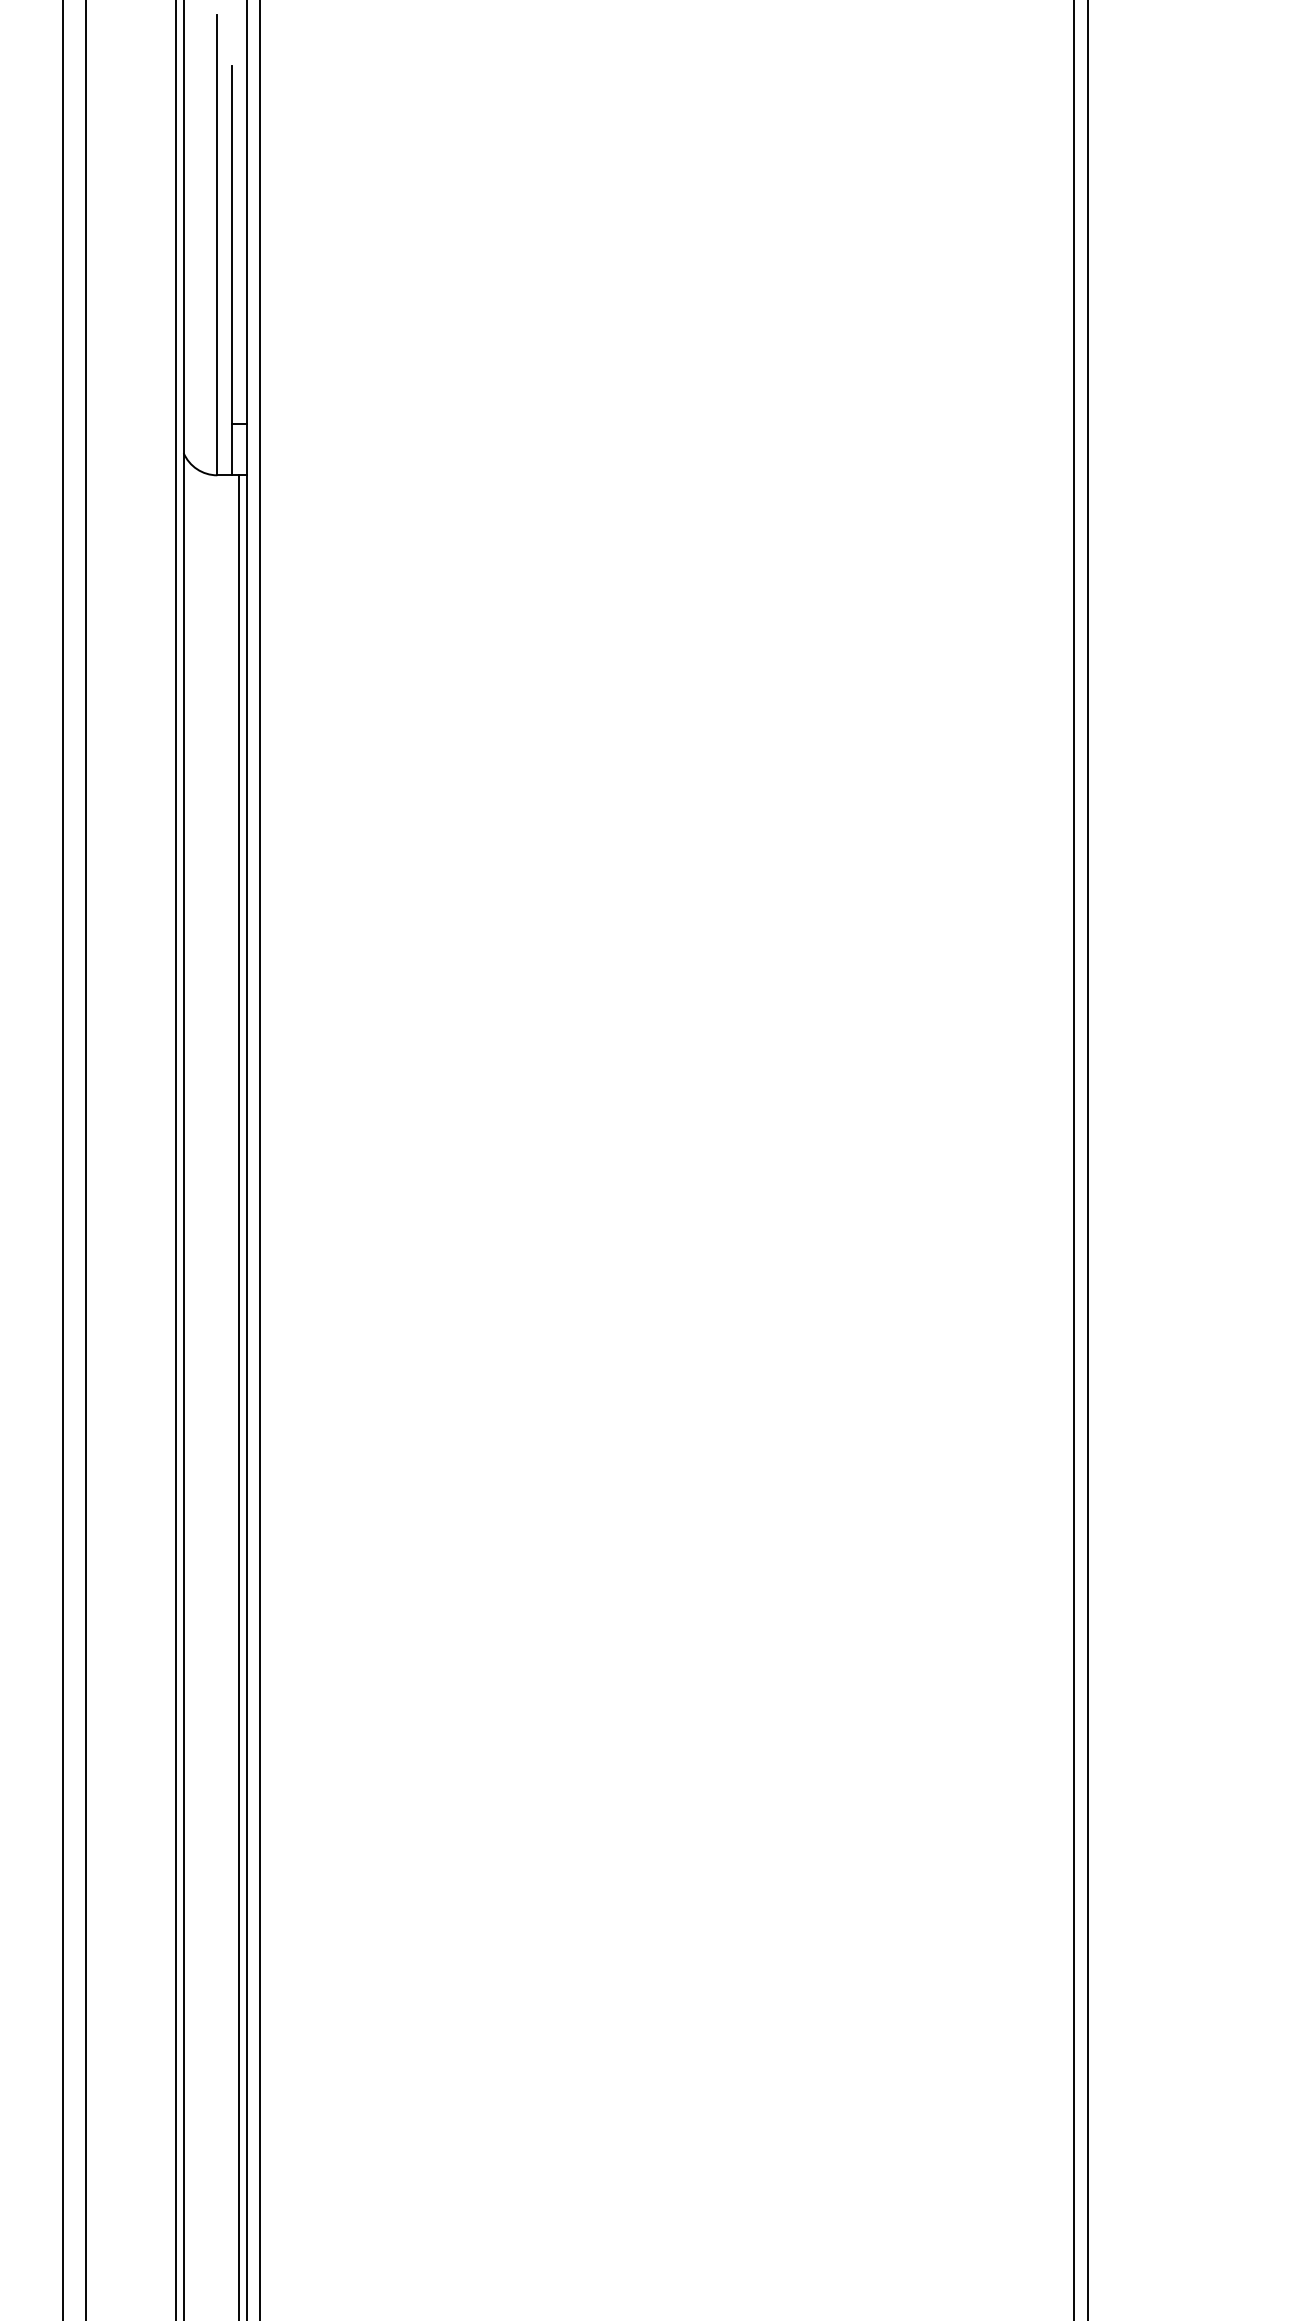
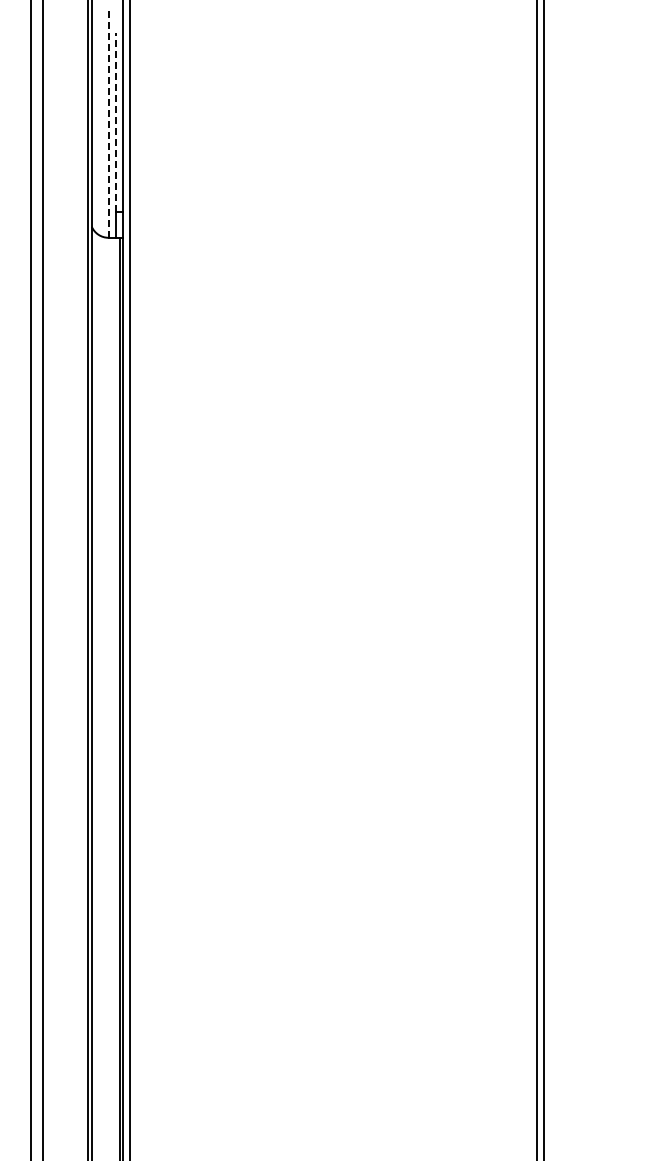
line: (217, 244) -> (108, 122), solid -> dashed
line: (231, 244) -> (115, 122), solid -> dashed

